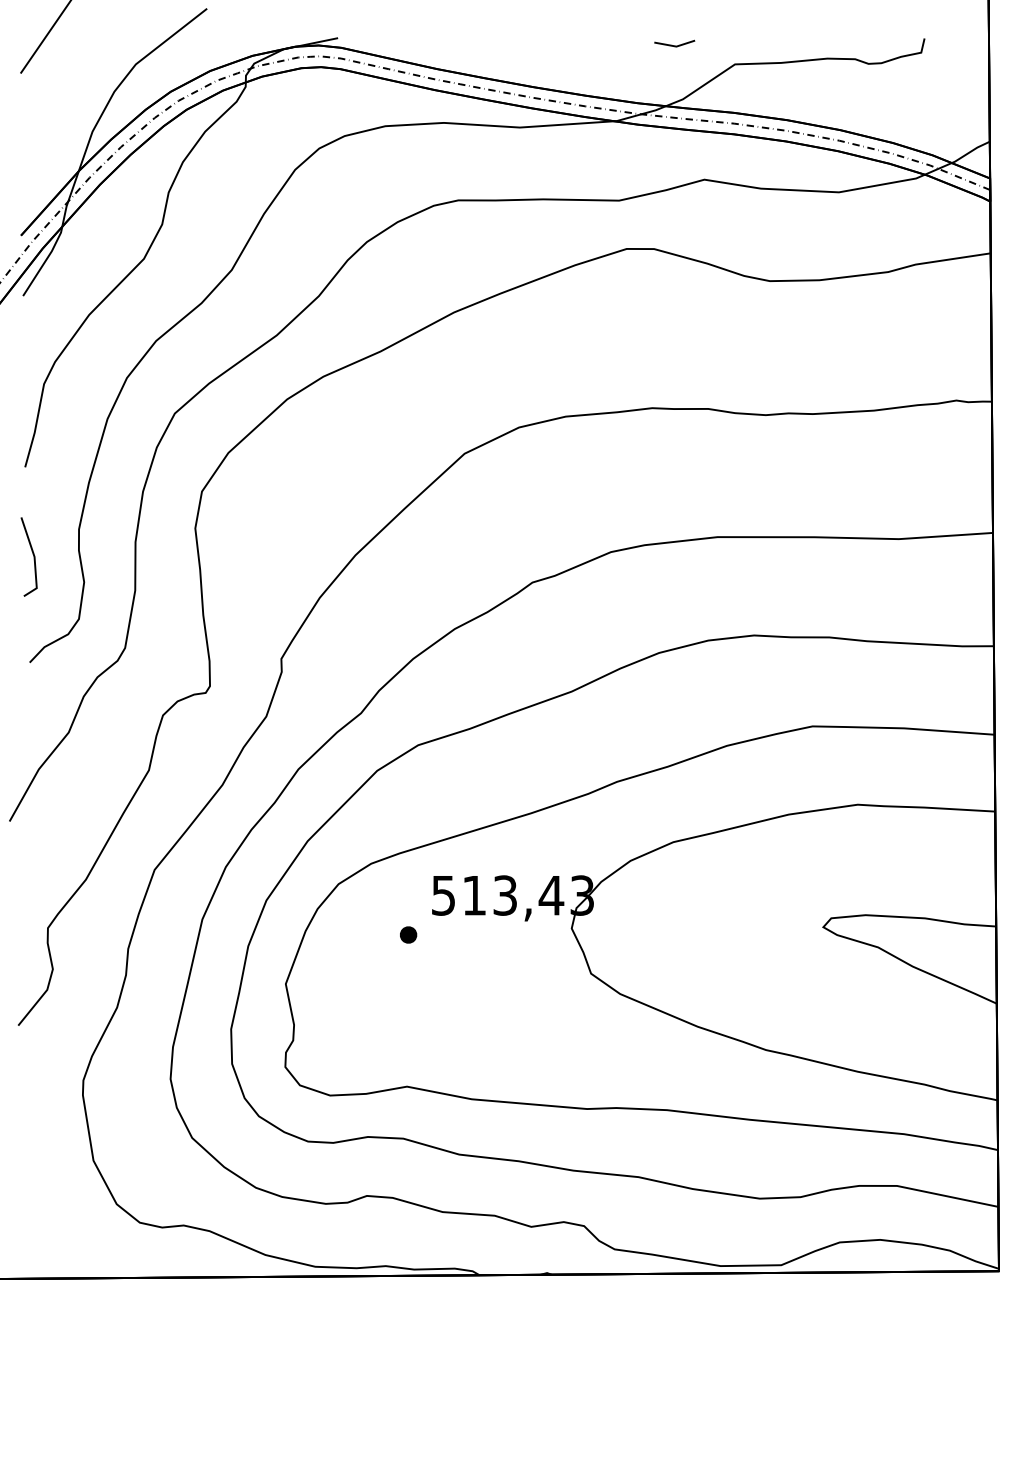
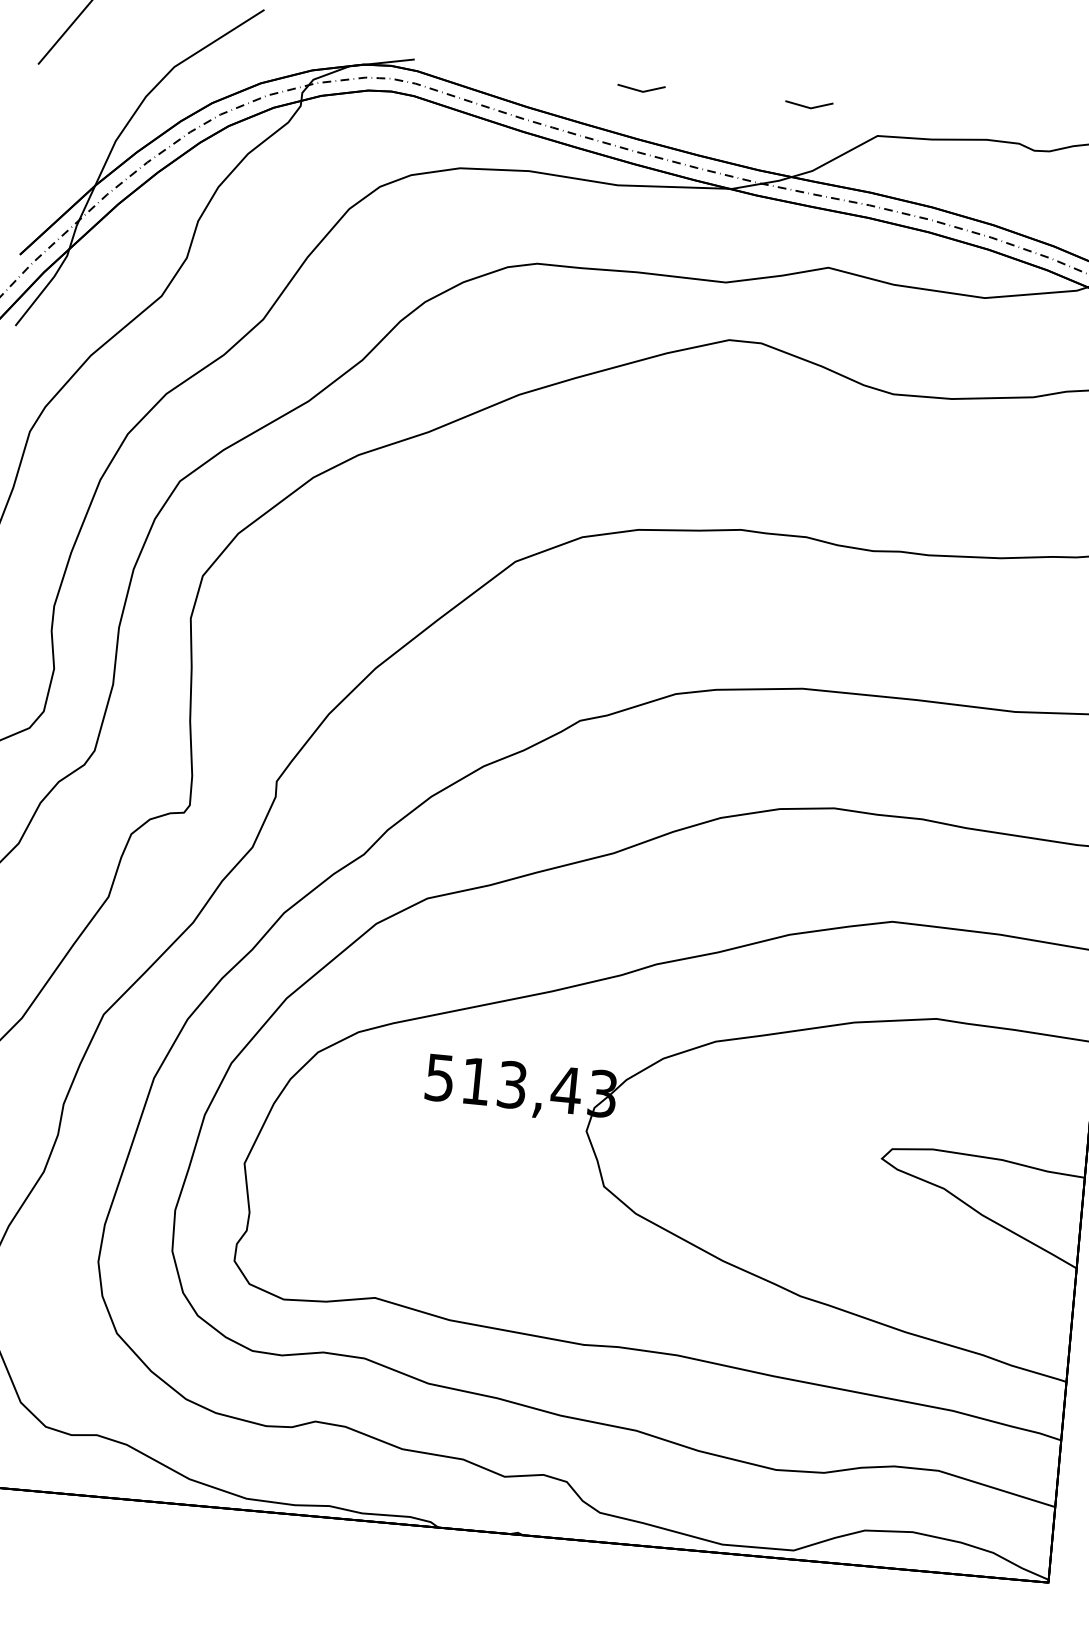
line: (531, 45) -> (640, 90), added
part: (408, 934) -> (394, 1119), removed

